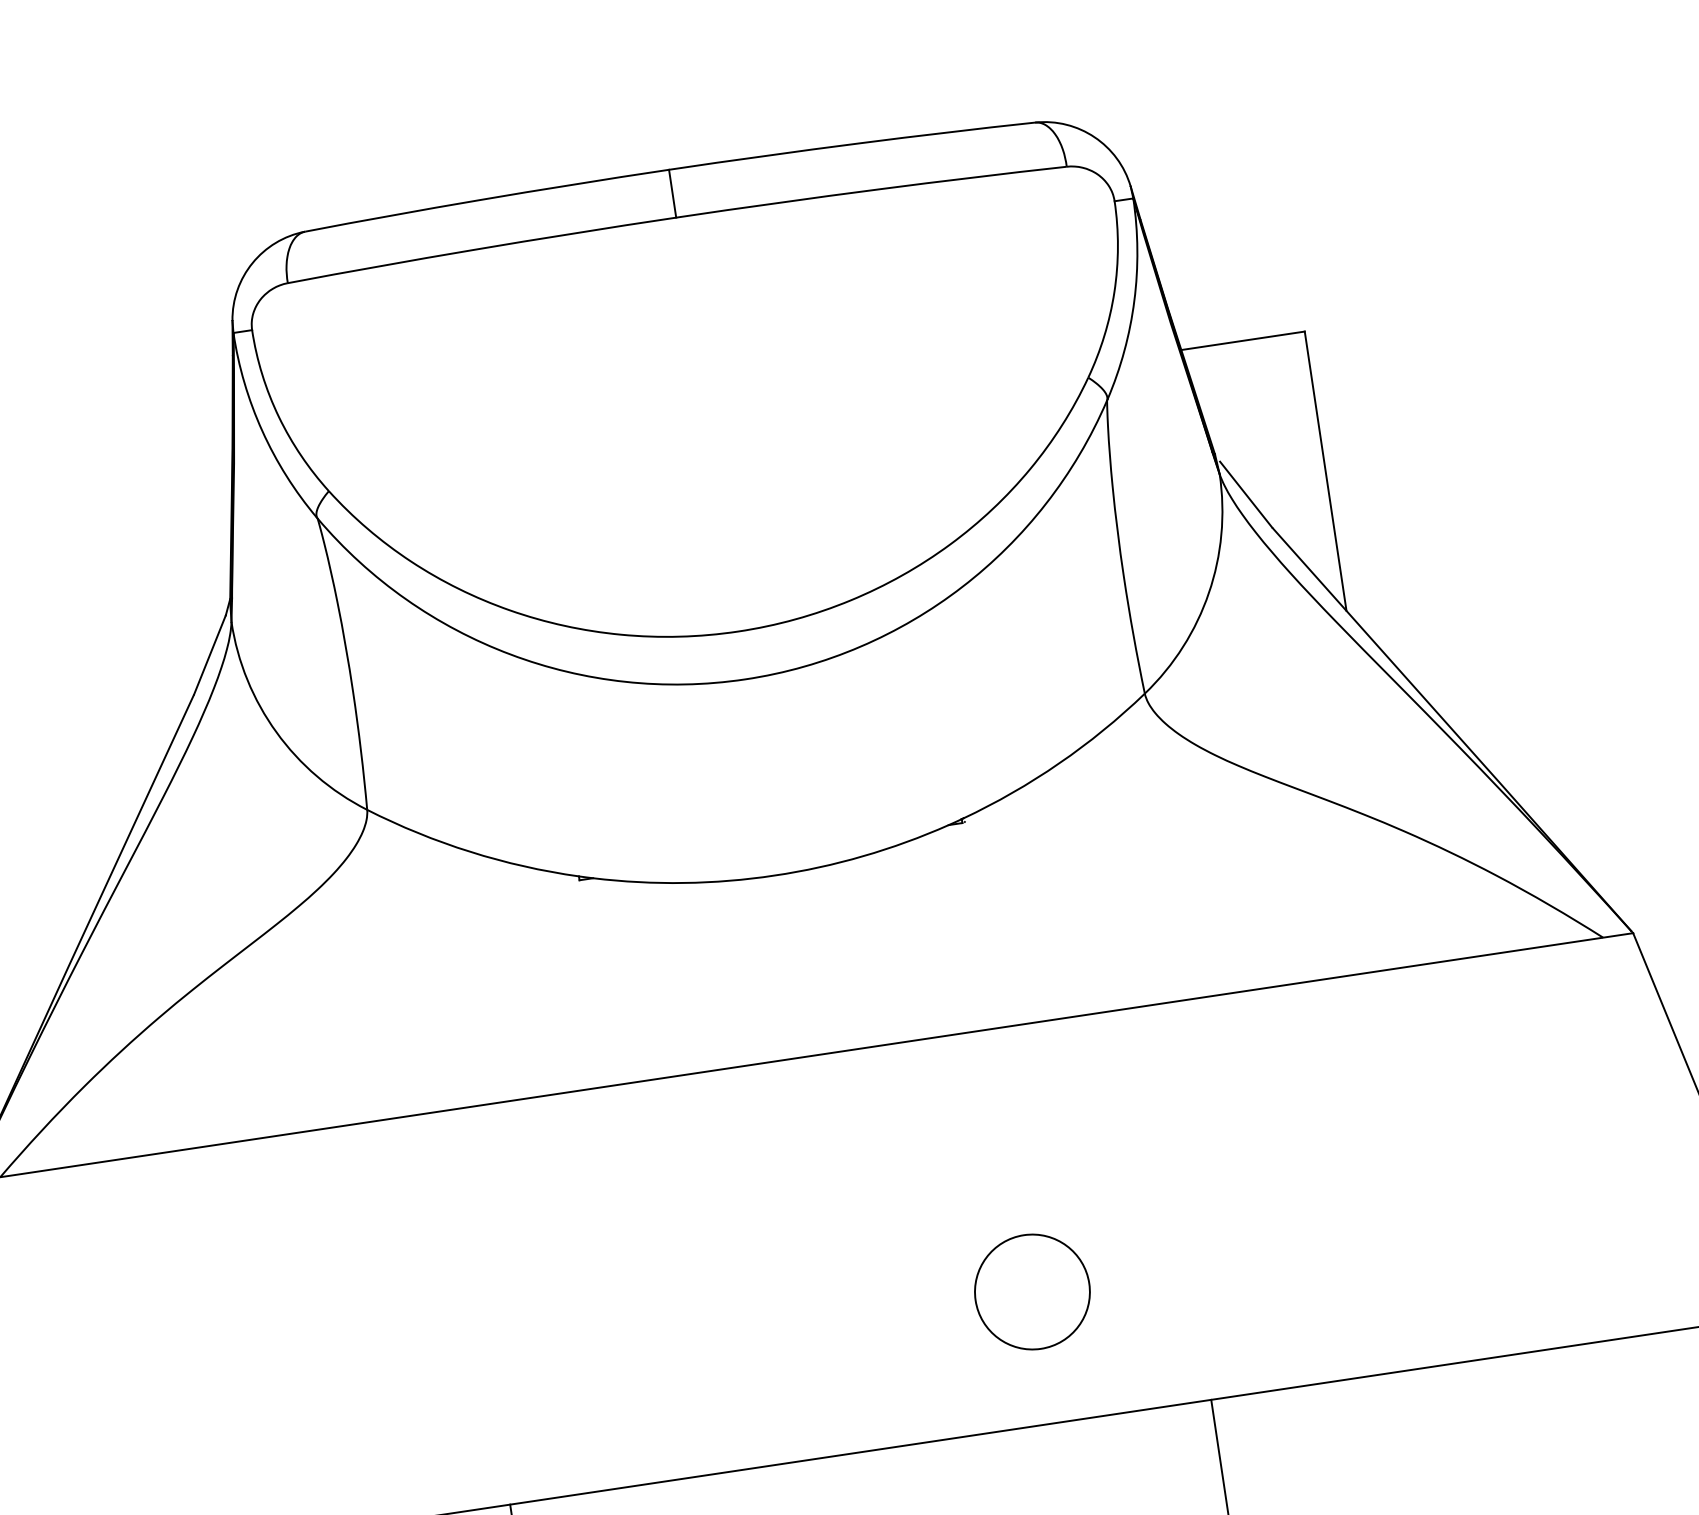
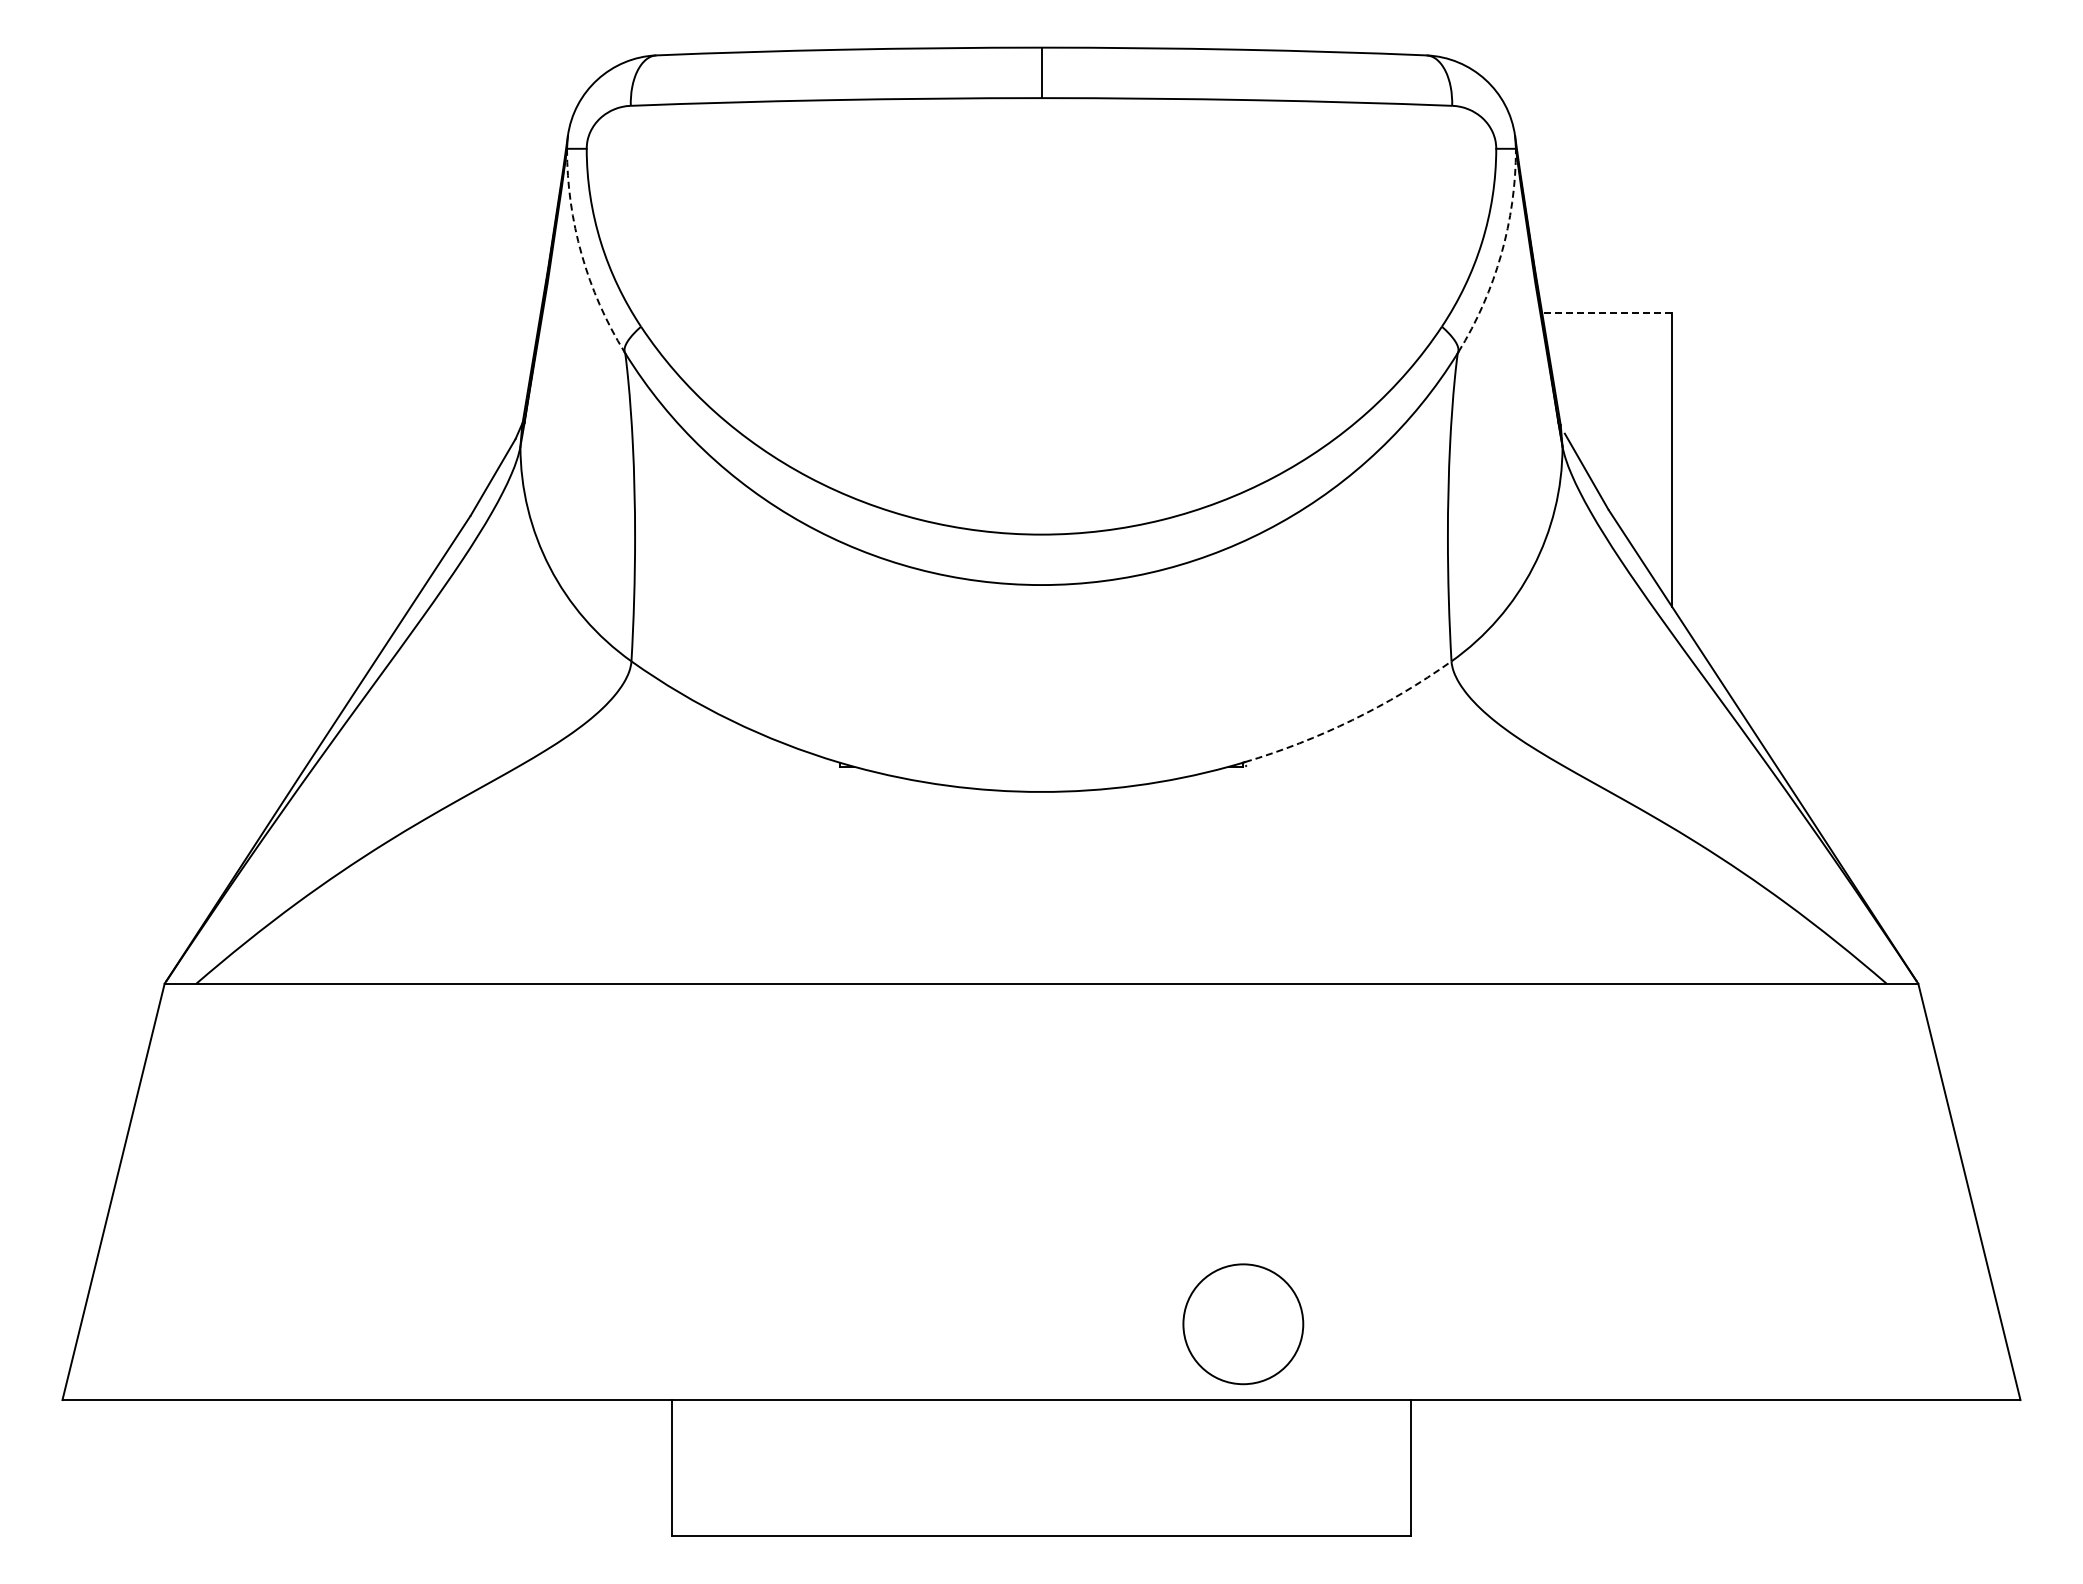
arc: (1134, 300) -> (1501, 254), solid -> dashed
line: (1242, 340) -> (1606, 312), solid -> dashed
arc: (262, 431) -> (581, 254), solid -> dashed
arc: (1059, 763) -> (1352, 720), solid -> dashed
circle: (1032, 1292) -> (1243, 1324), moved

